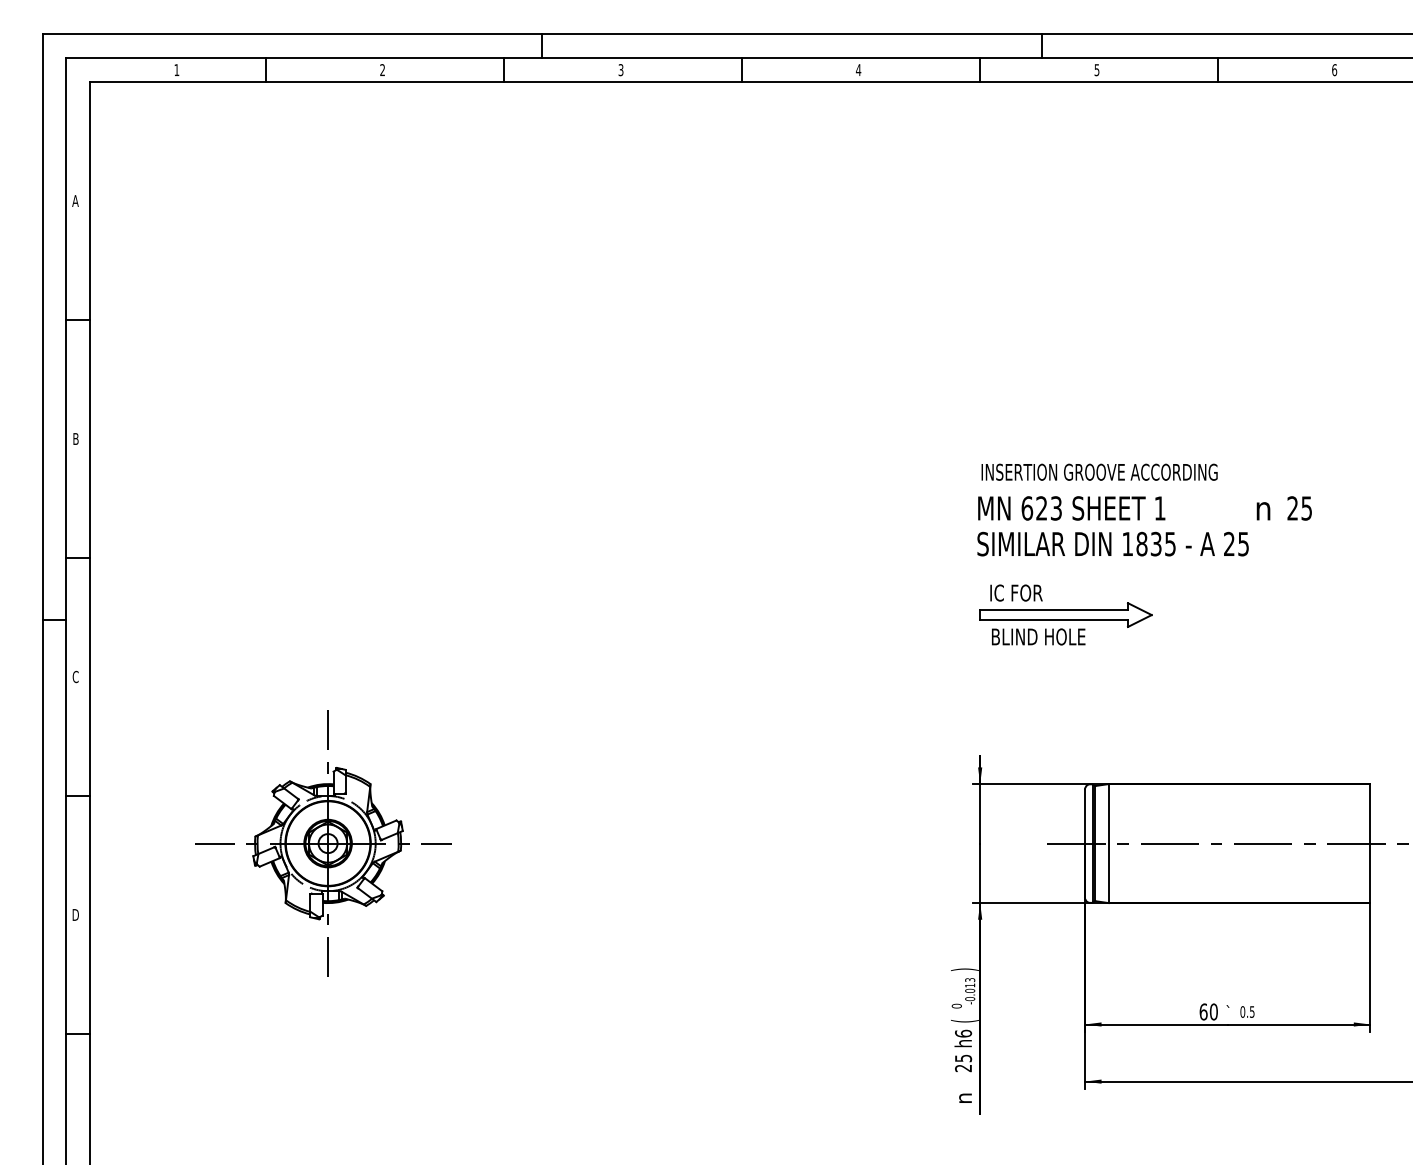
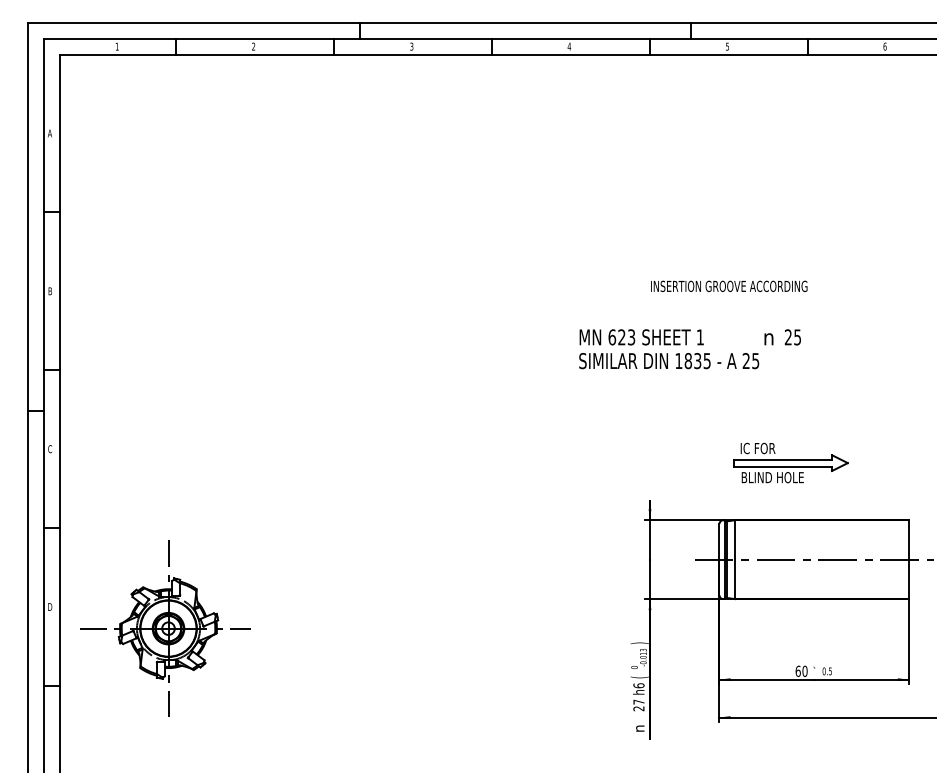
text: (1100, 470) -> (729, 285), moved
text: (1143, 526) -> (689, 349), moved
part: (1065, 614) -> (790, 462), moved
part: (323, 843) -> (165, 628), moved
text: (962, 1057) -> (638, 701), 25 -> 27

